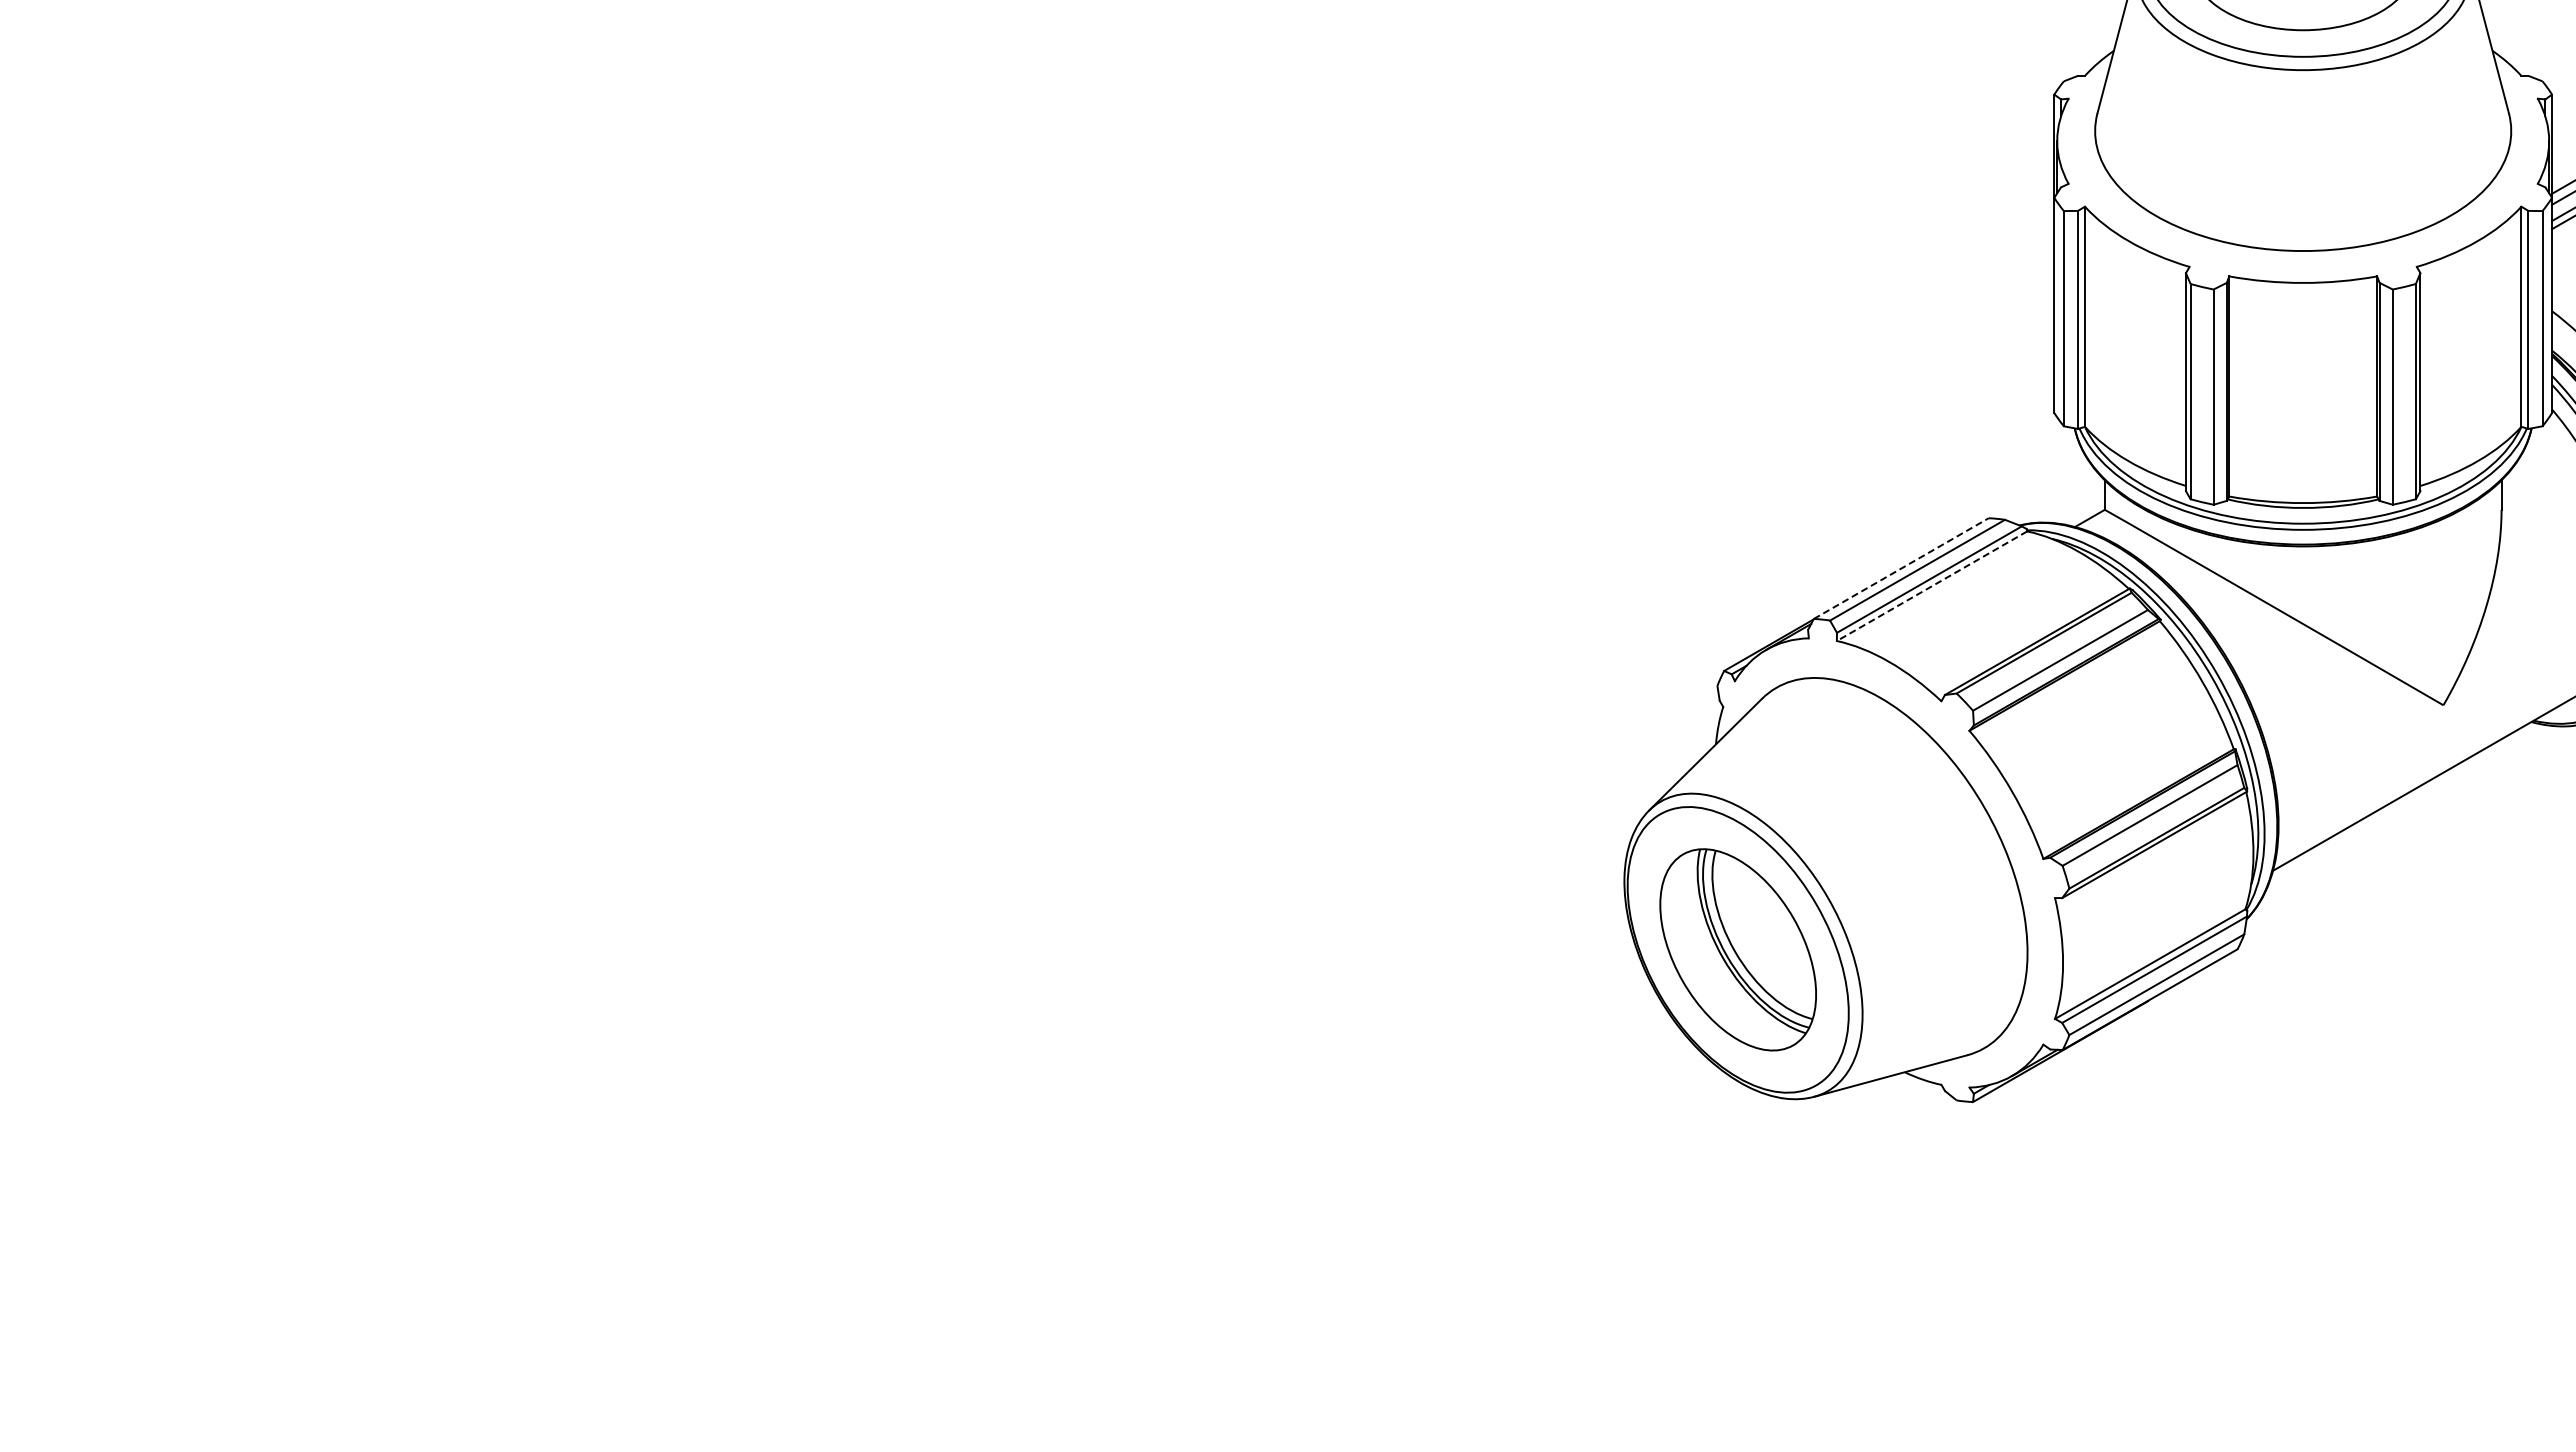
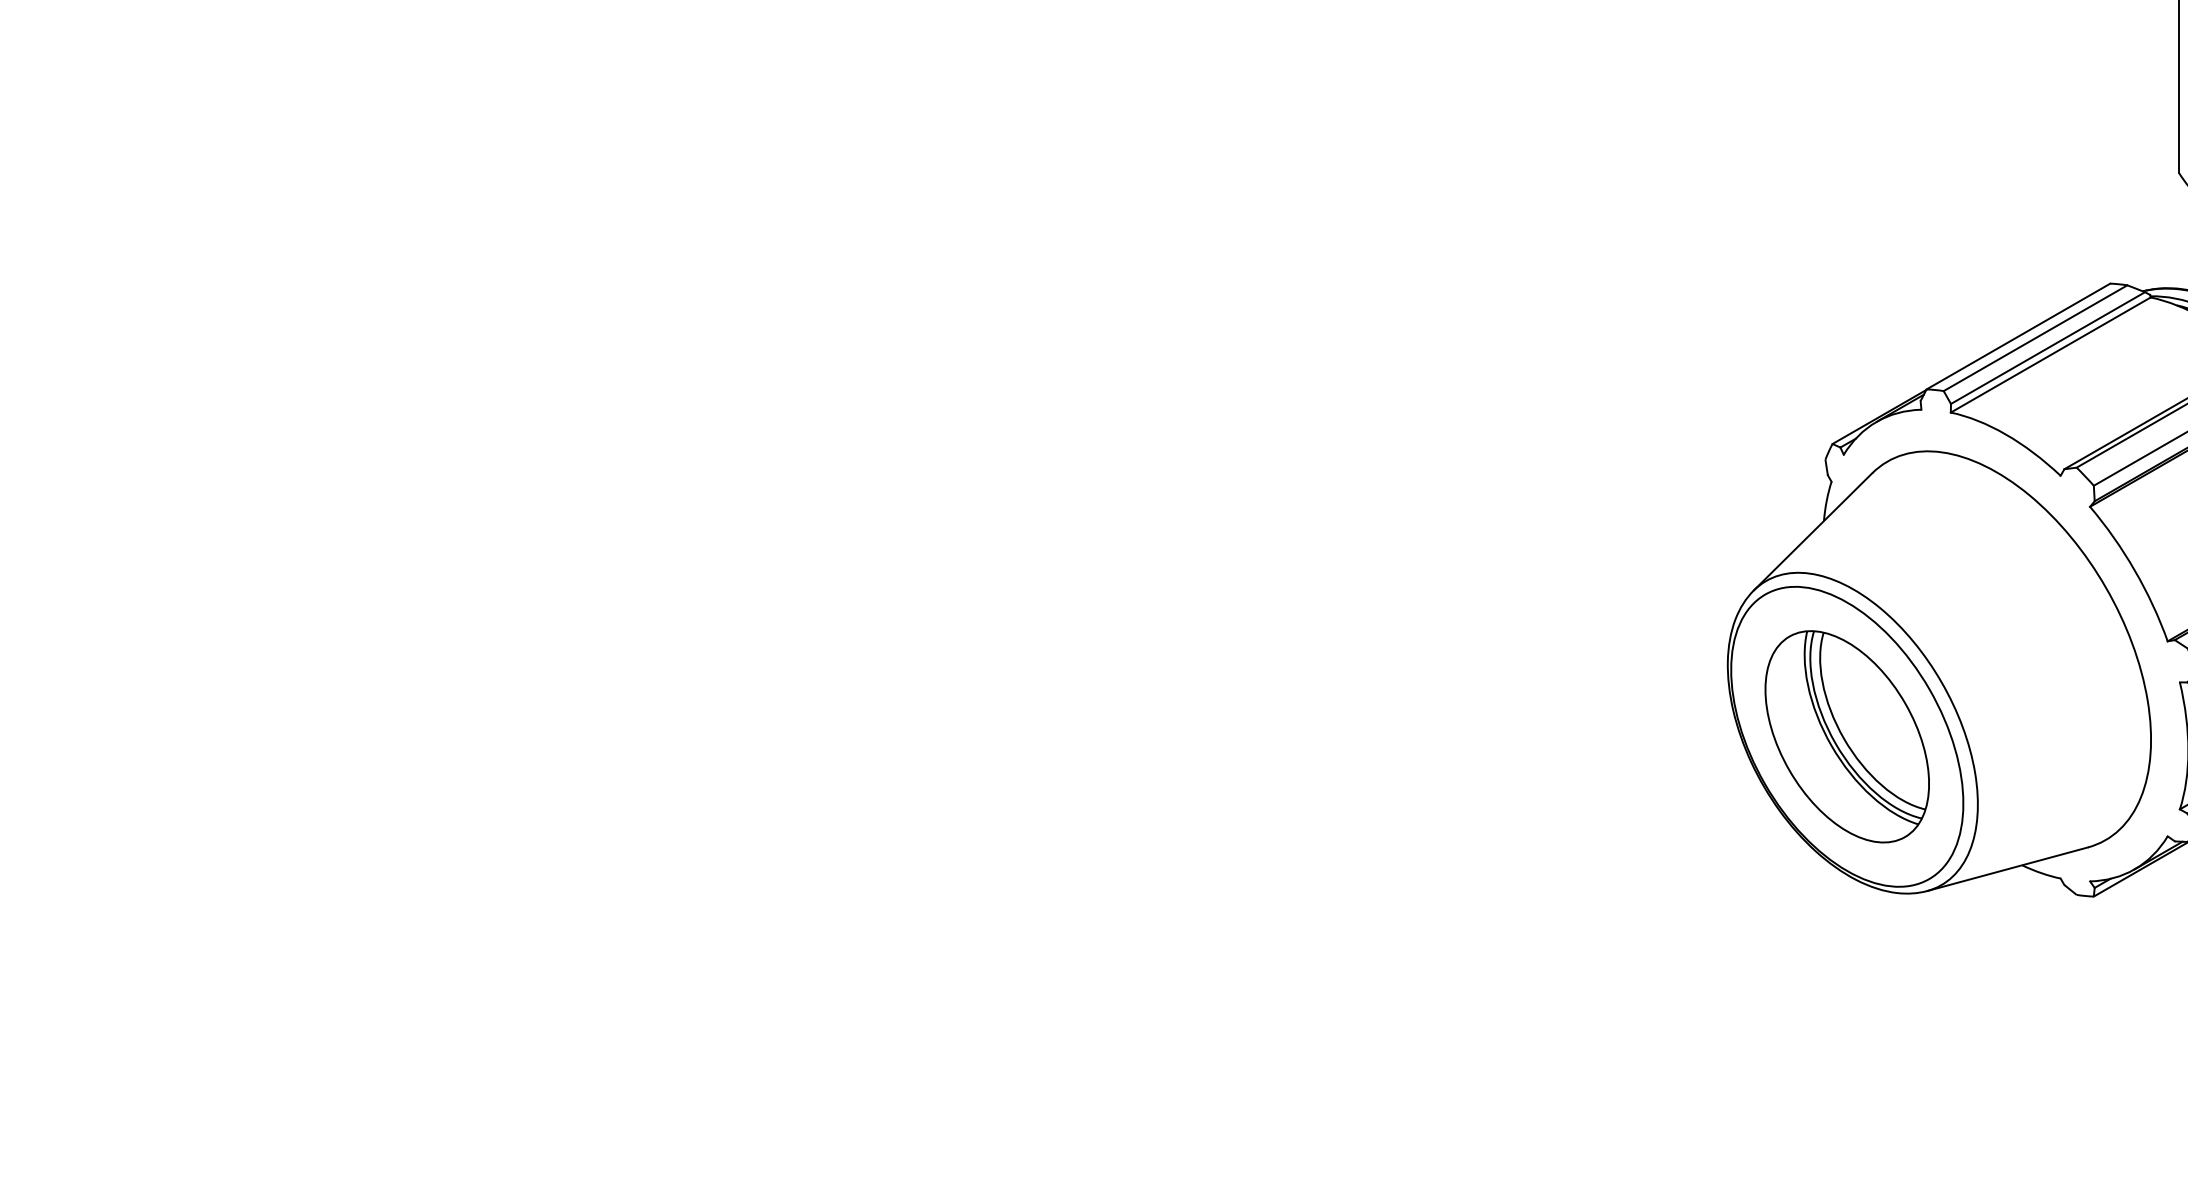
line: (1901, 568) -> (2018, 336), dashed -> solid
line: (1932, 586) -> (2051, 355), dashed -> solid

